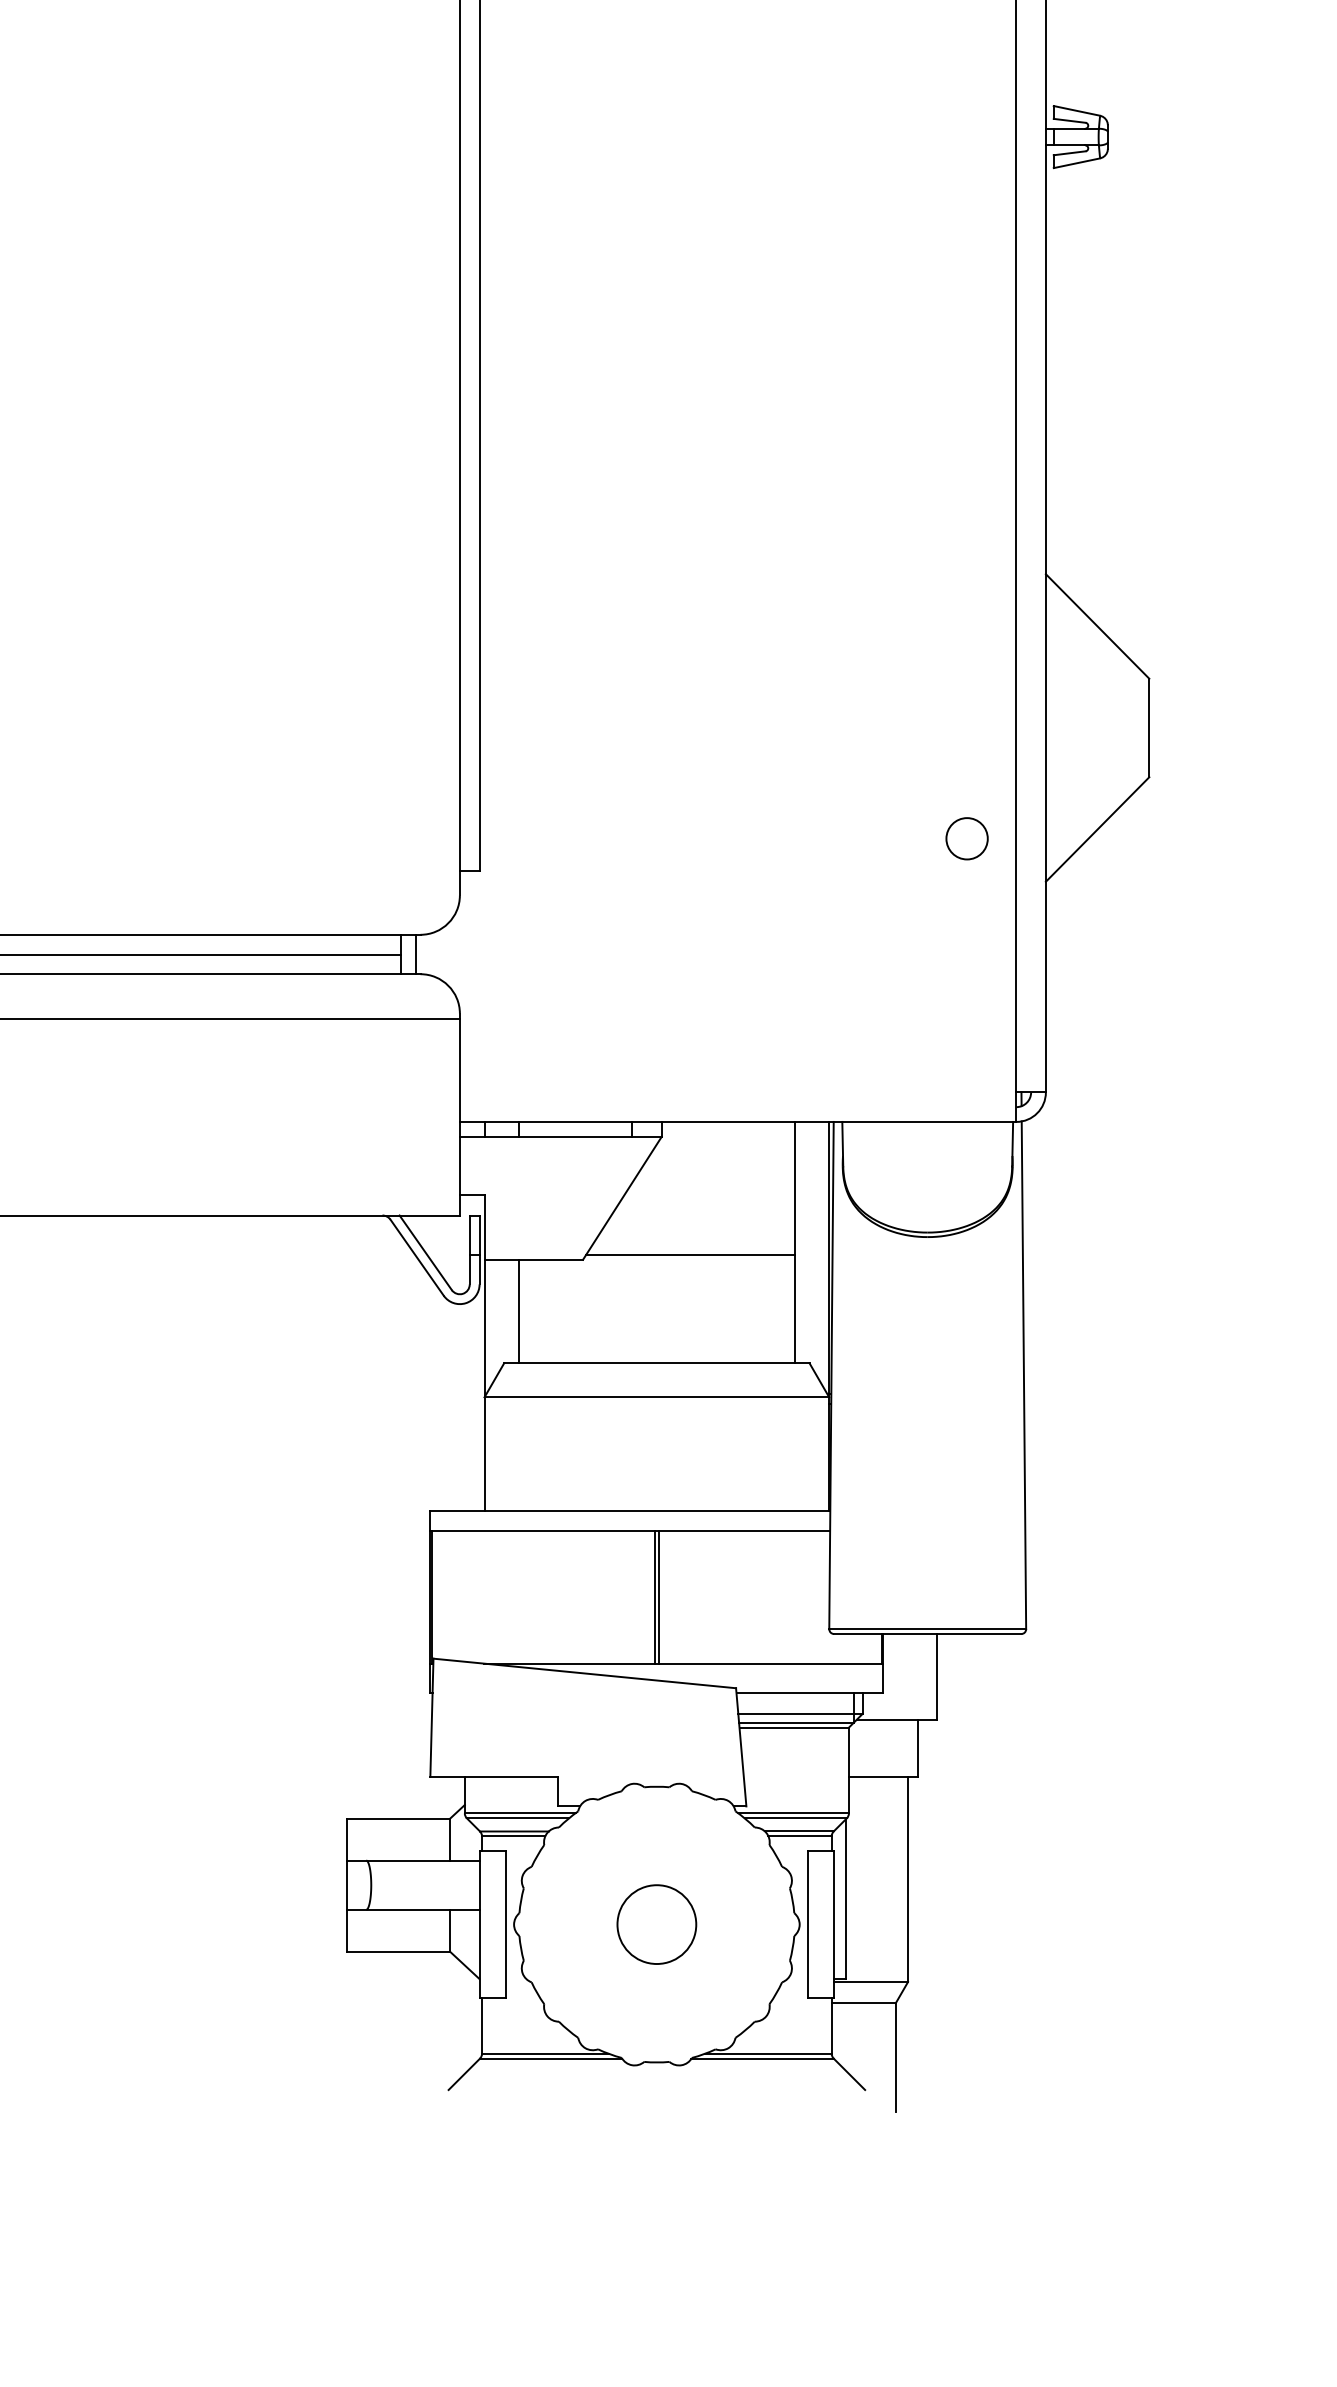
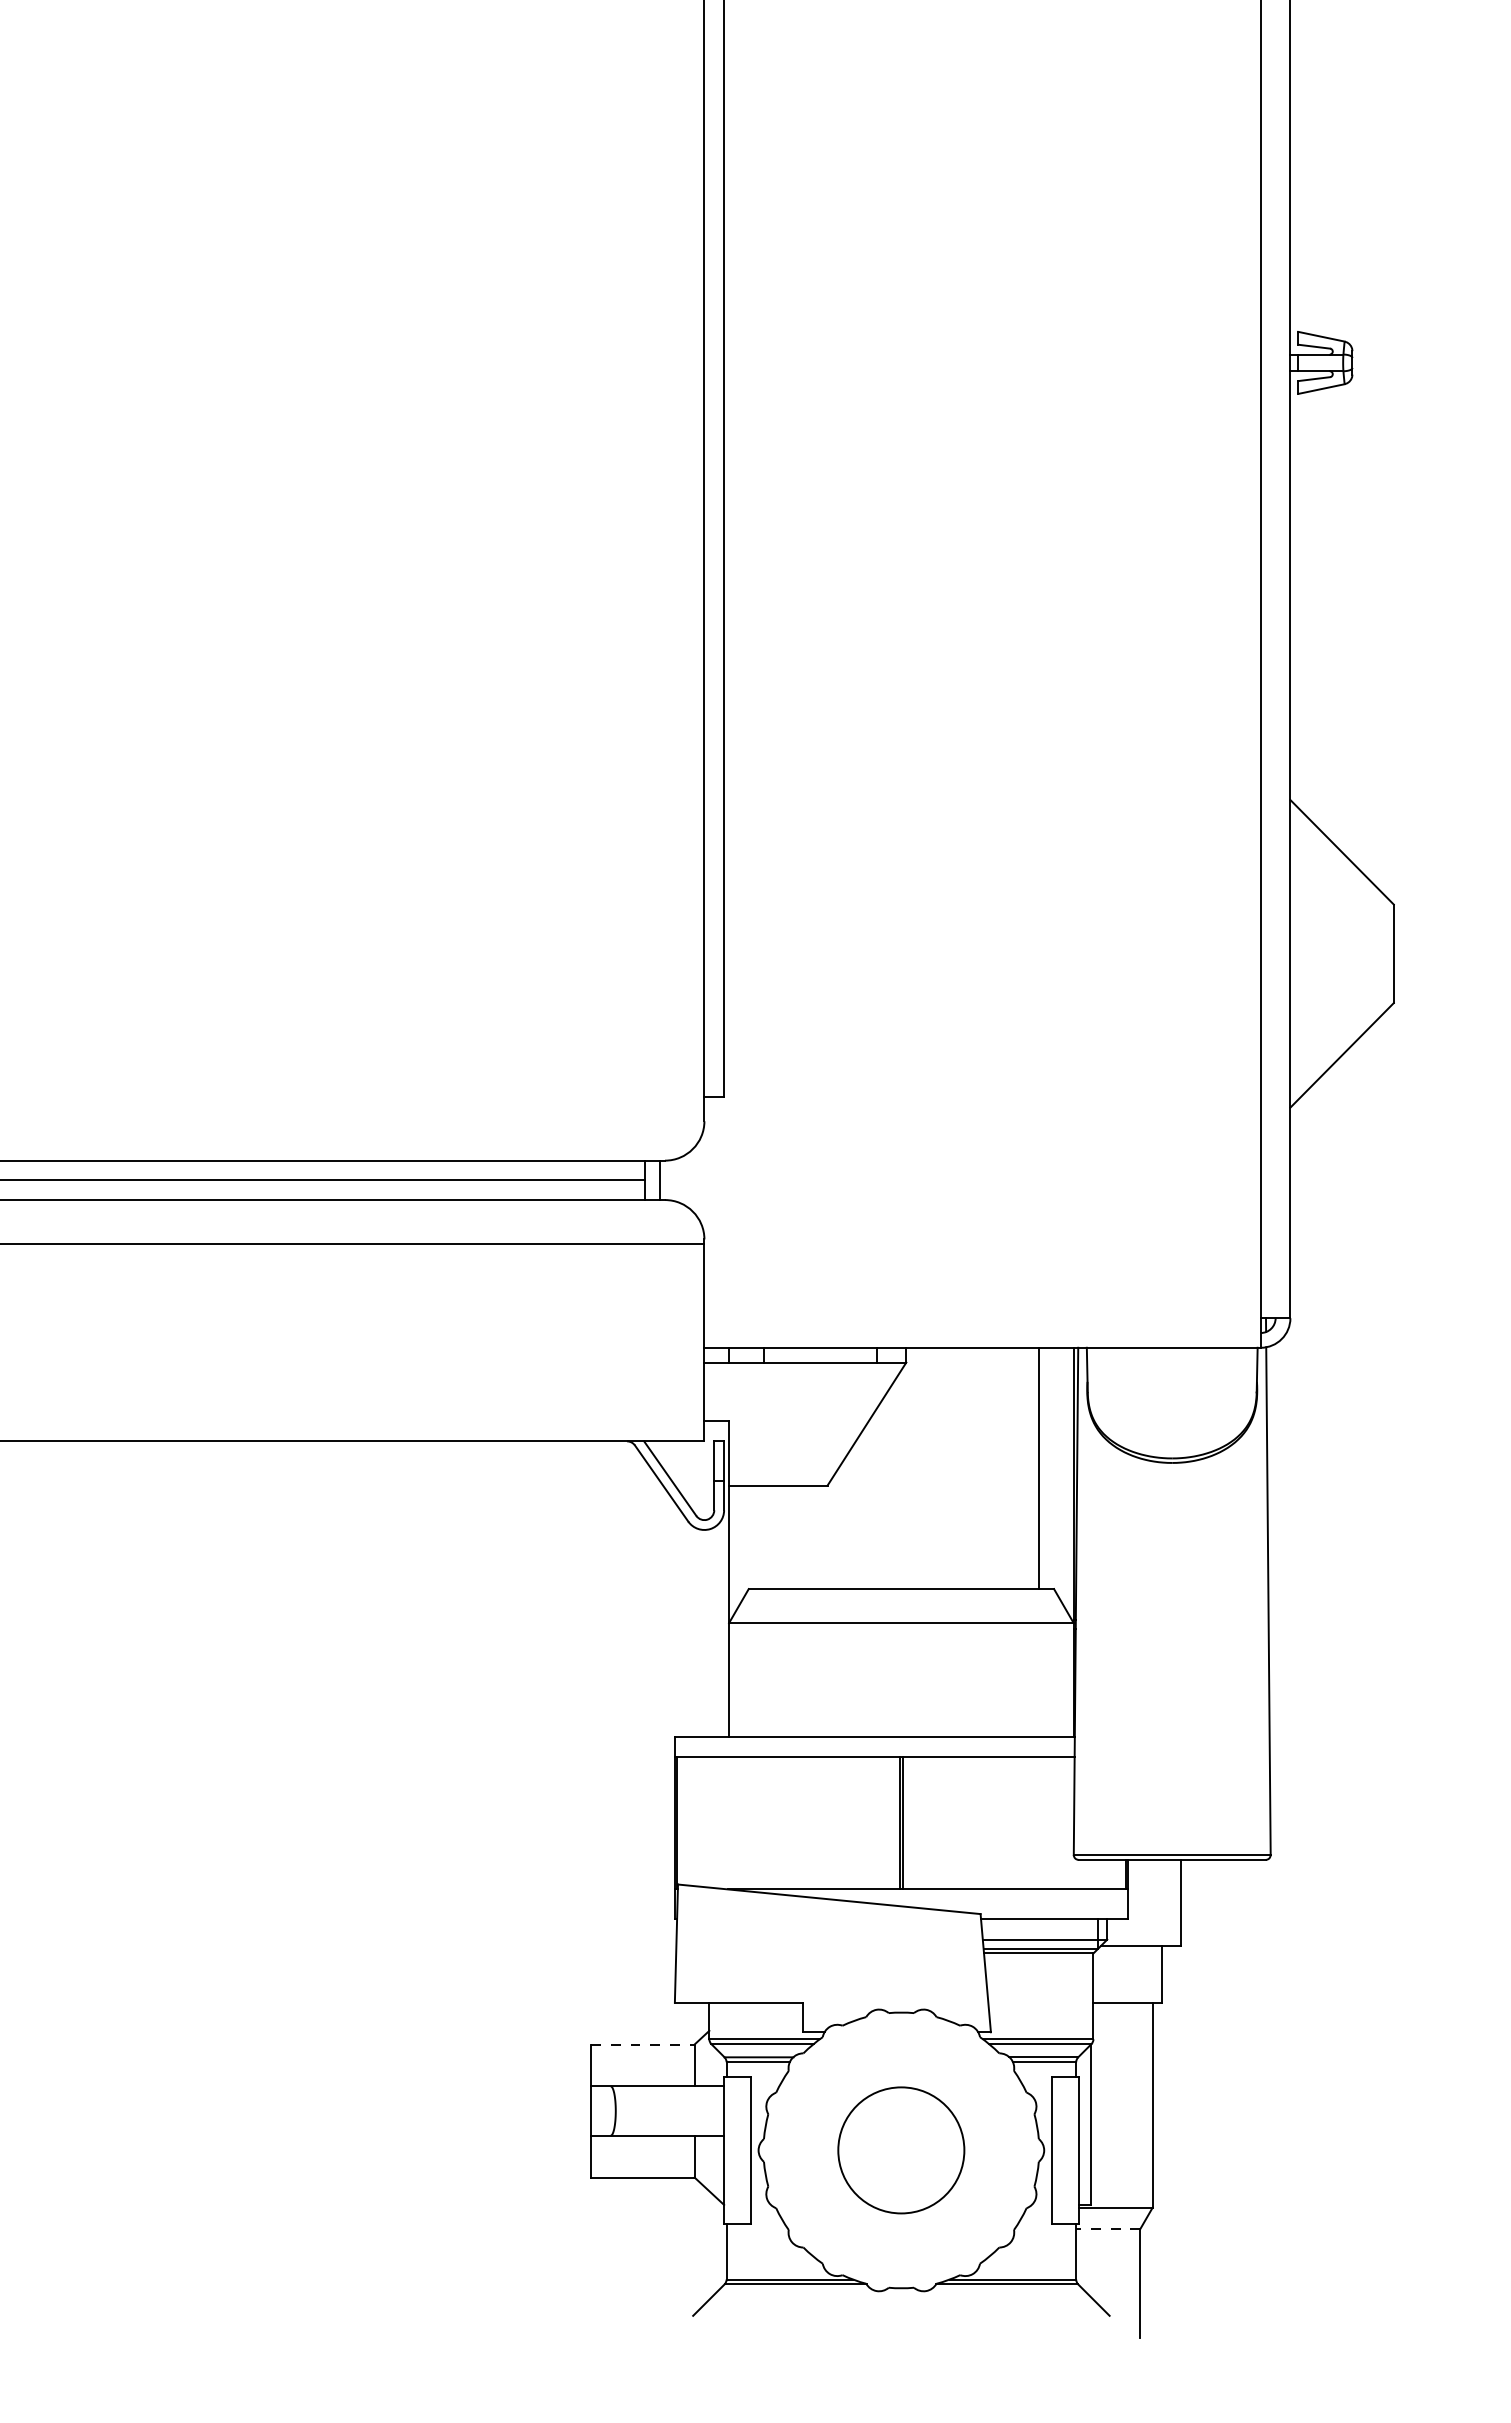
circle: (966, 838) -> (1211, 1064), removed
line: (689, 1254) -> (934, 1480), removed
line: (518, 1311) -> (763, 1537), removed
line: (397, 1818) -> (642, 2044), solid -> dashed
circle: (656, 1924) -> (901, 2150), size x1.6
line: (862, 2003) -> (1107, 2229), solid -> dashed

